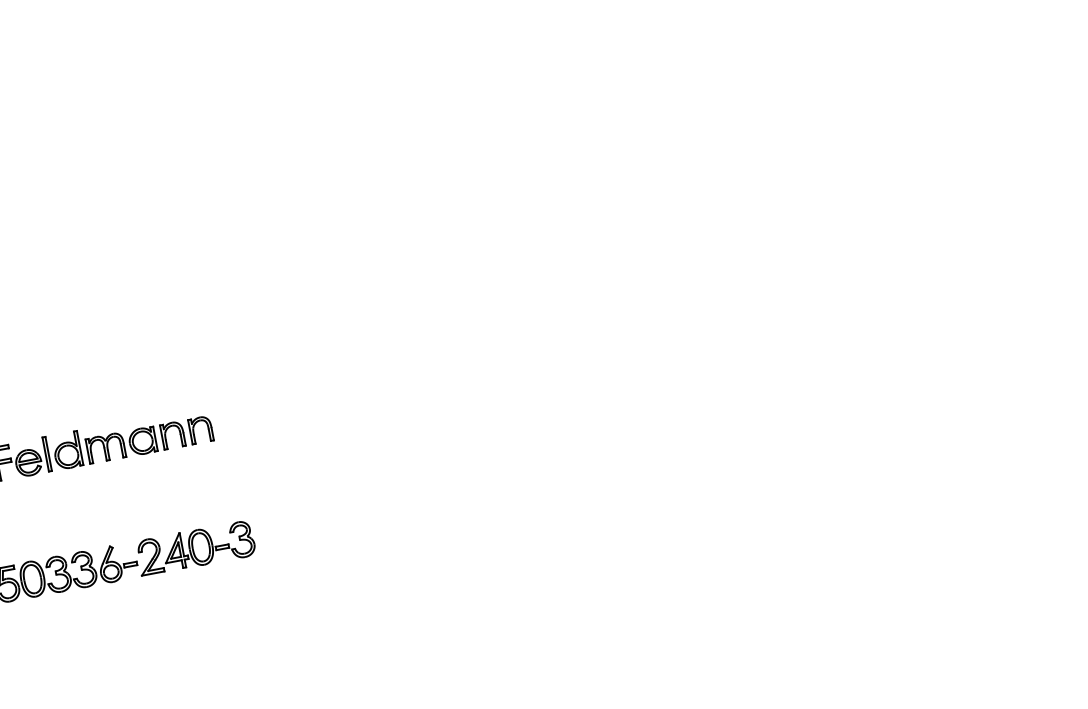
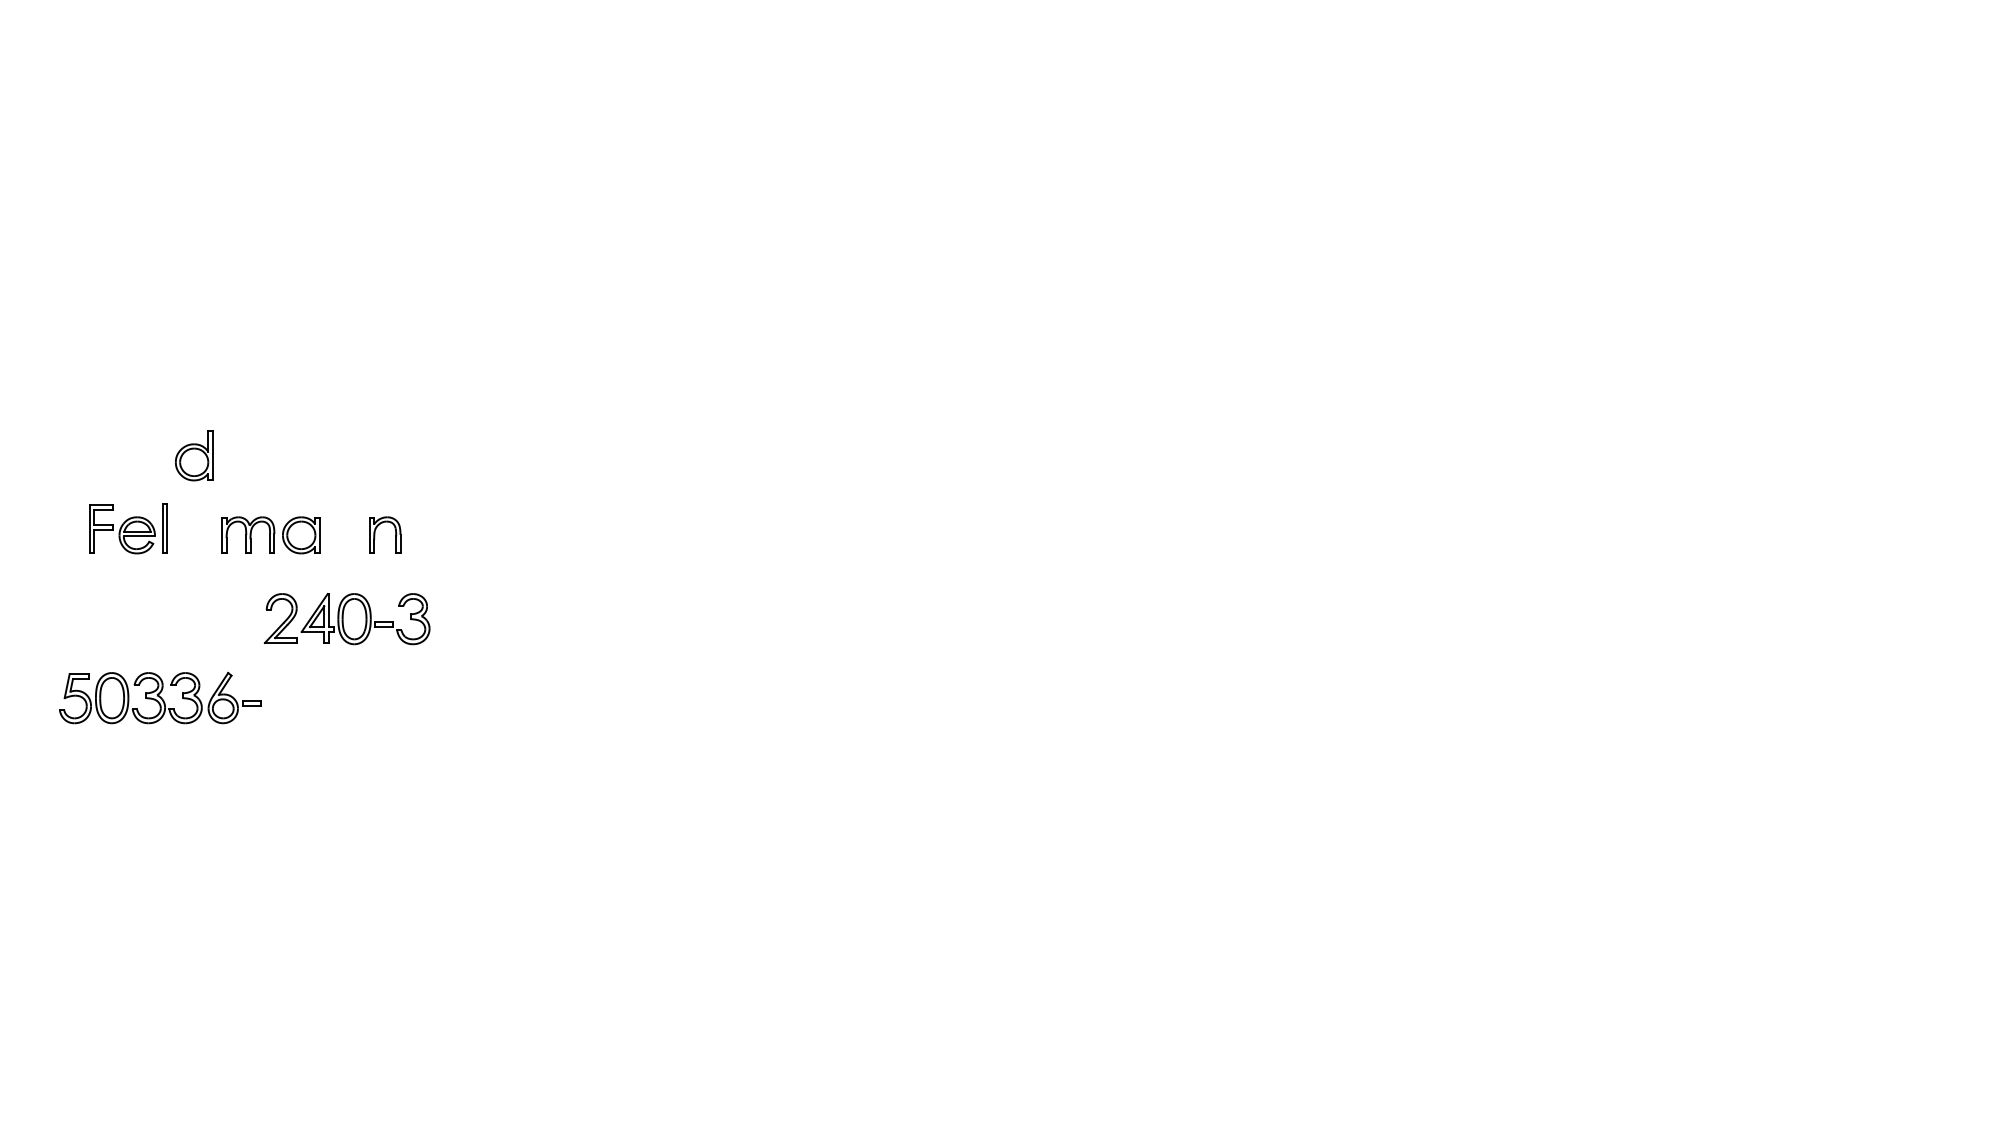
part: (165, 434) -> (335, 531), removed
part: (67, 450) -> (194, 455), moved
part: (195, 548) -> (346, 619), moved

